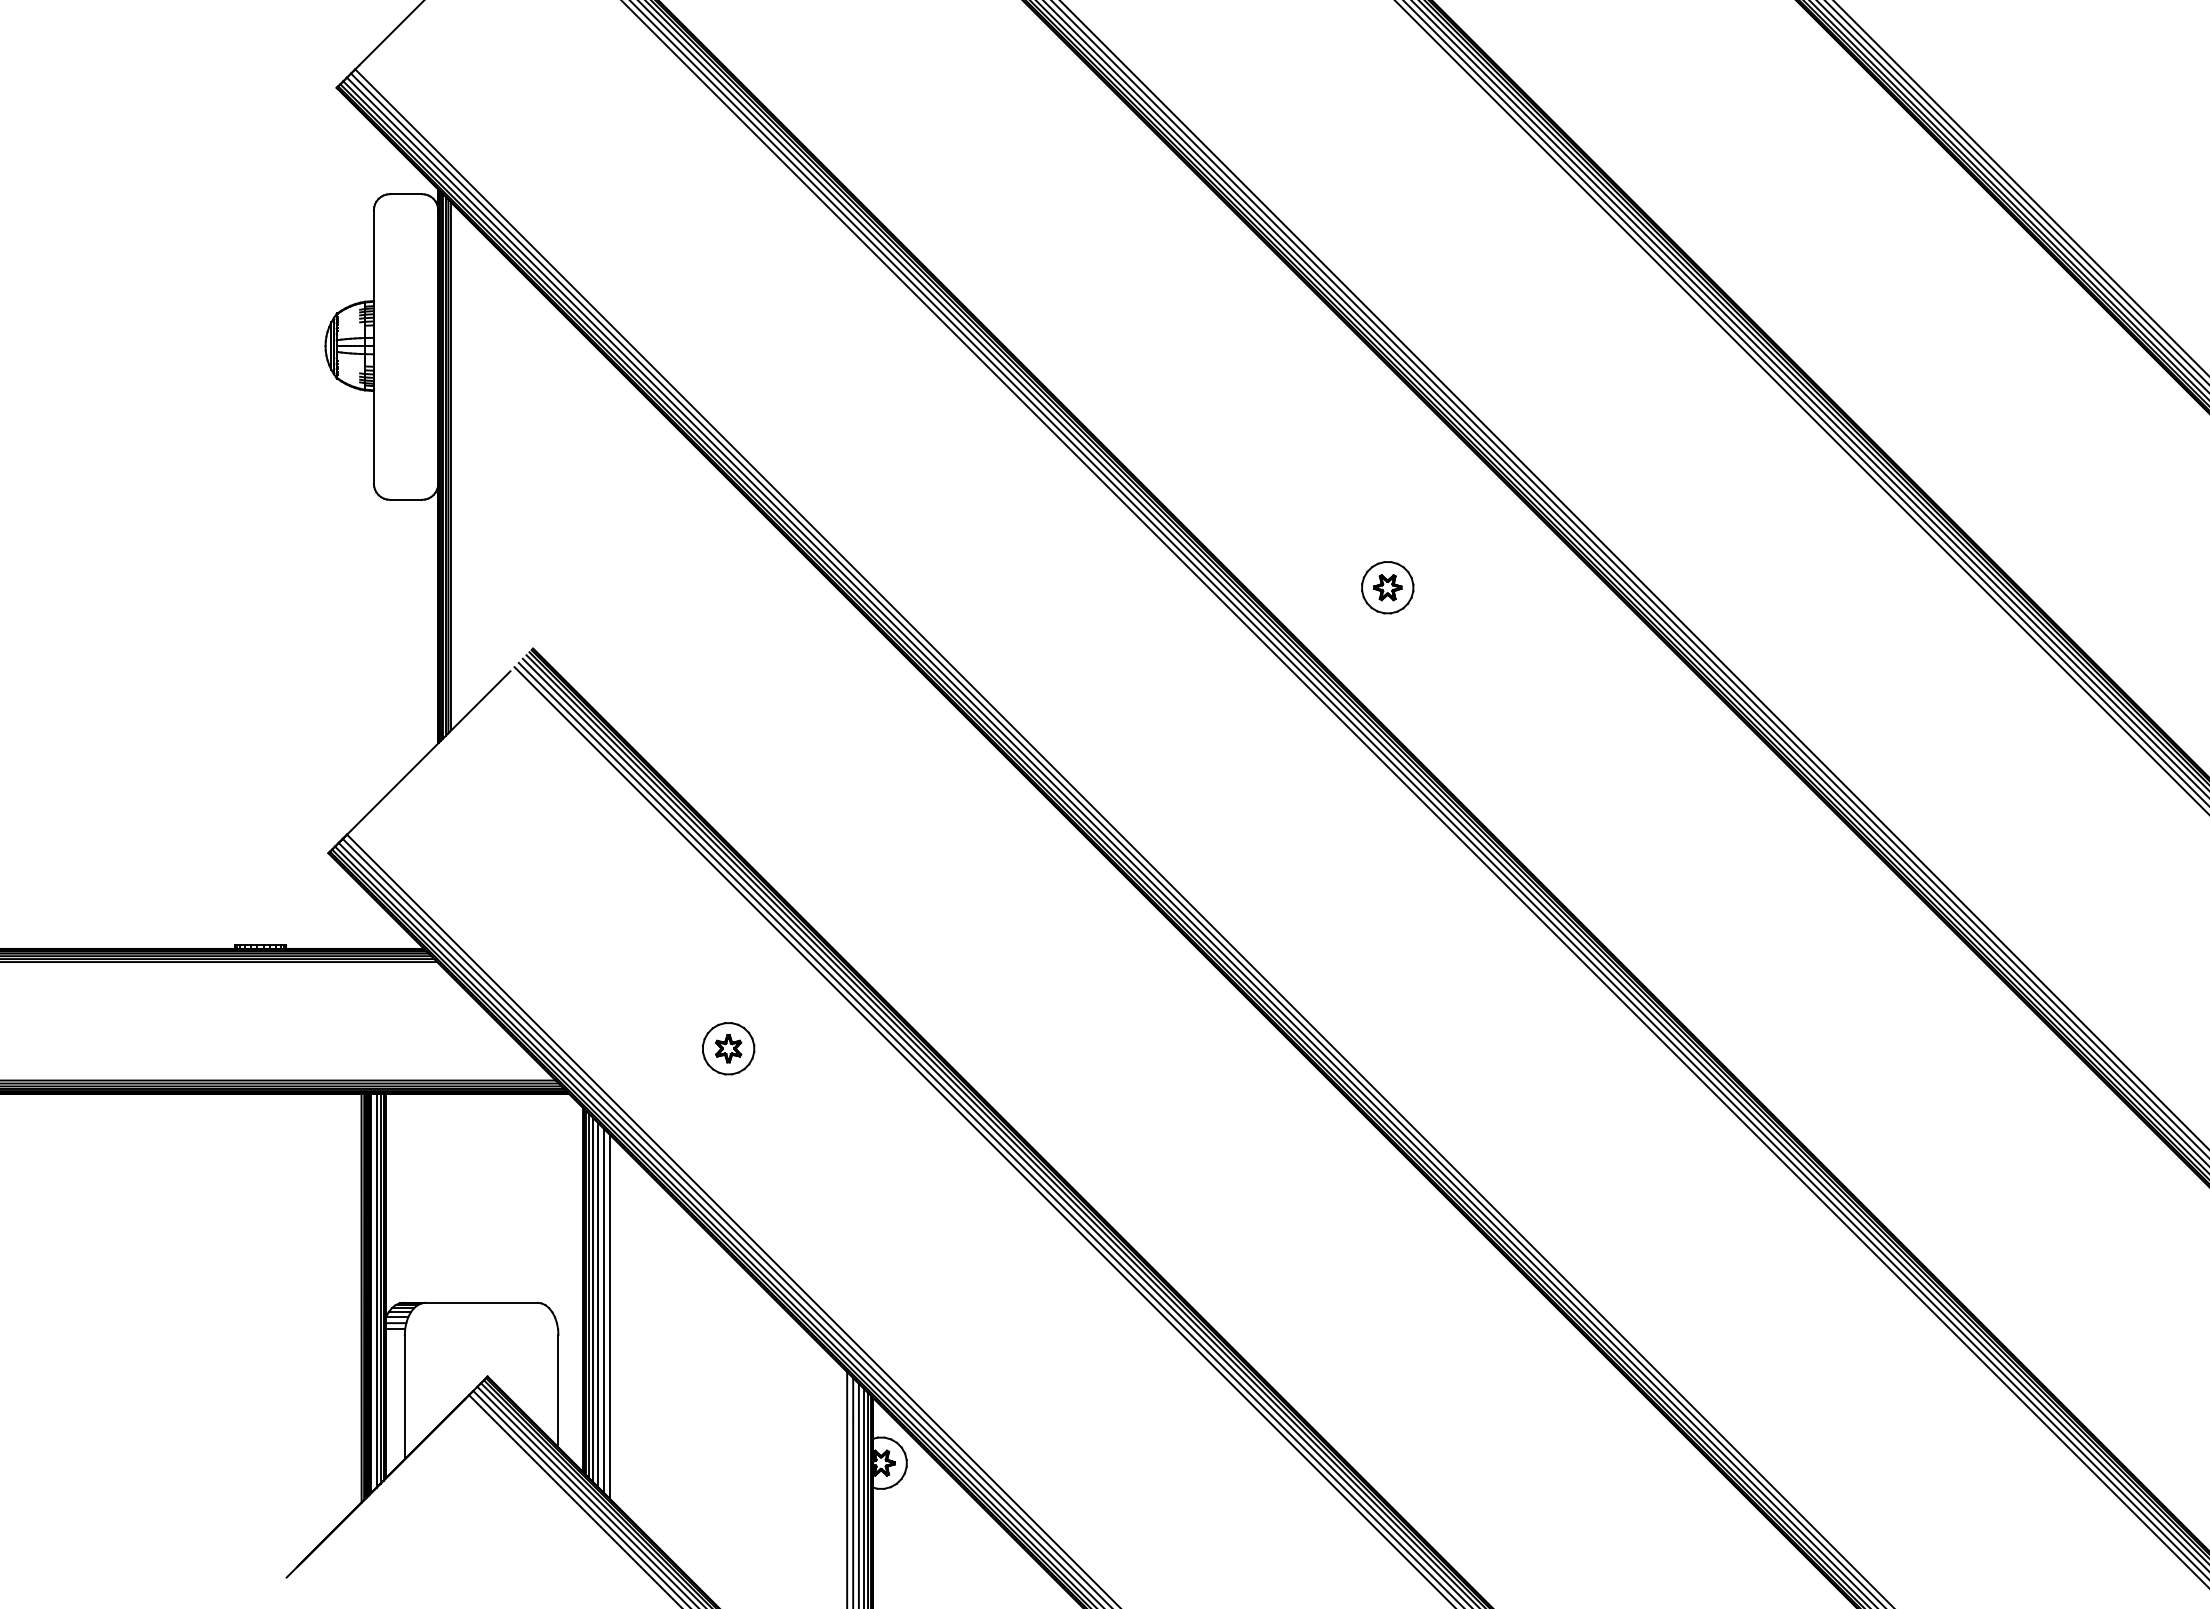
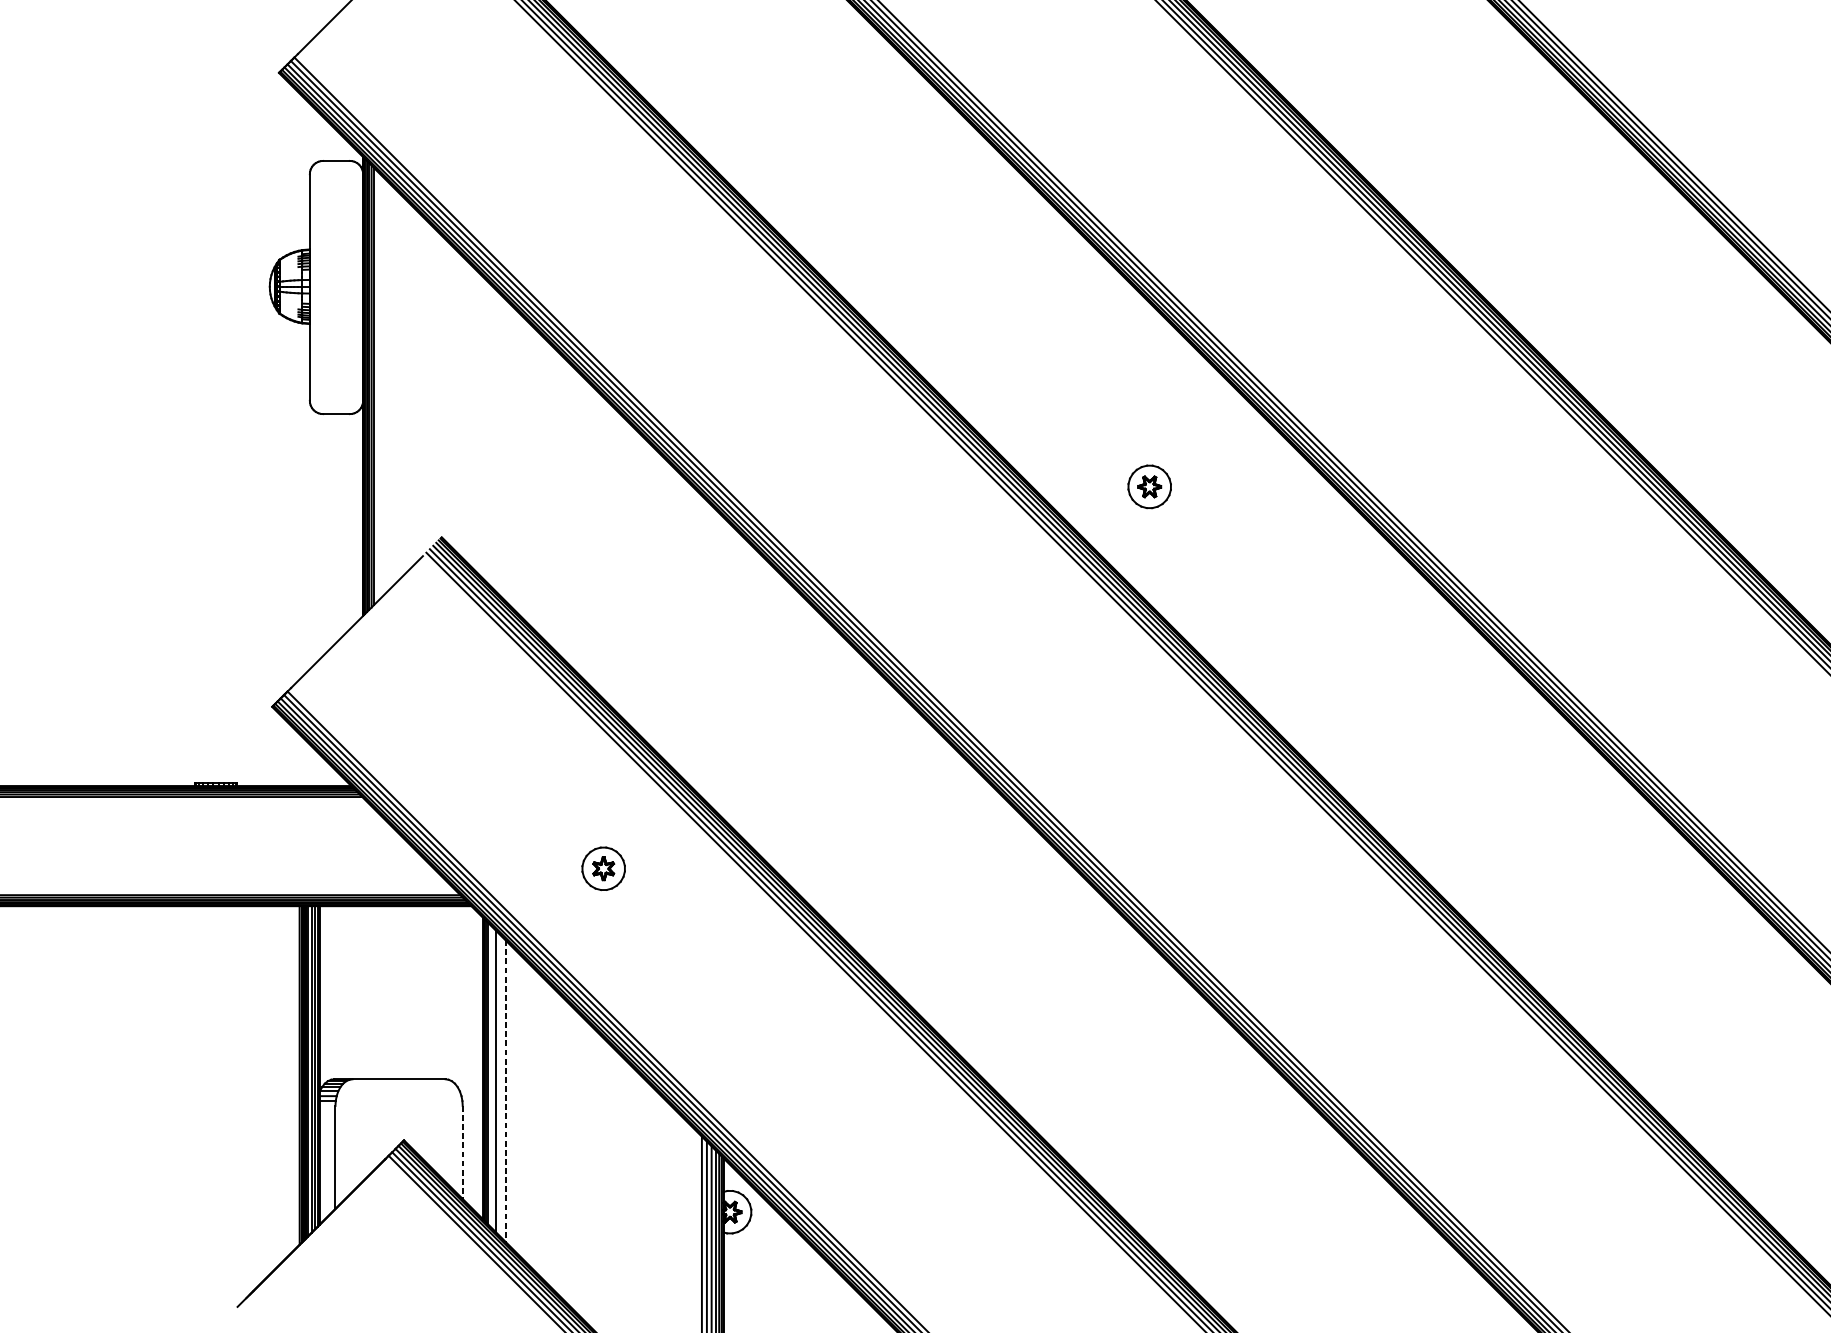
line: (593, 1300) -> (491, 1077), removed
line: (604, 1310) -> (500, 1085), removed
line: (610, 1317) -> (505, 1091), solid -> dashed
line: (558, 1391) -> (462, 1152), solid -> dashed

